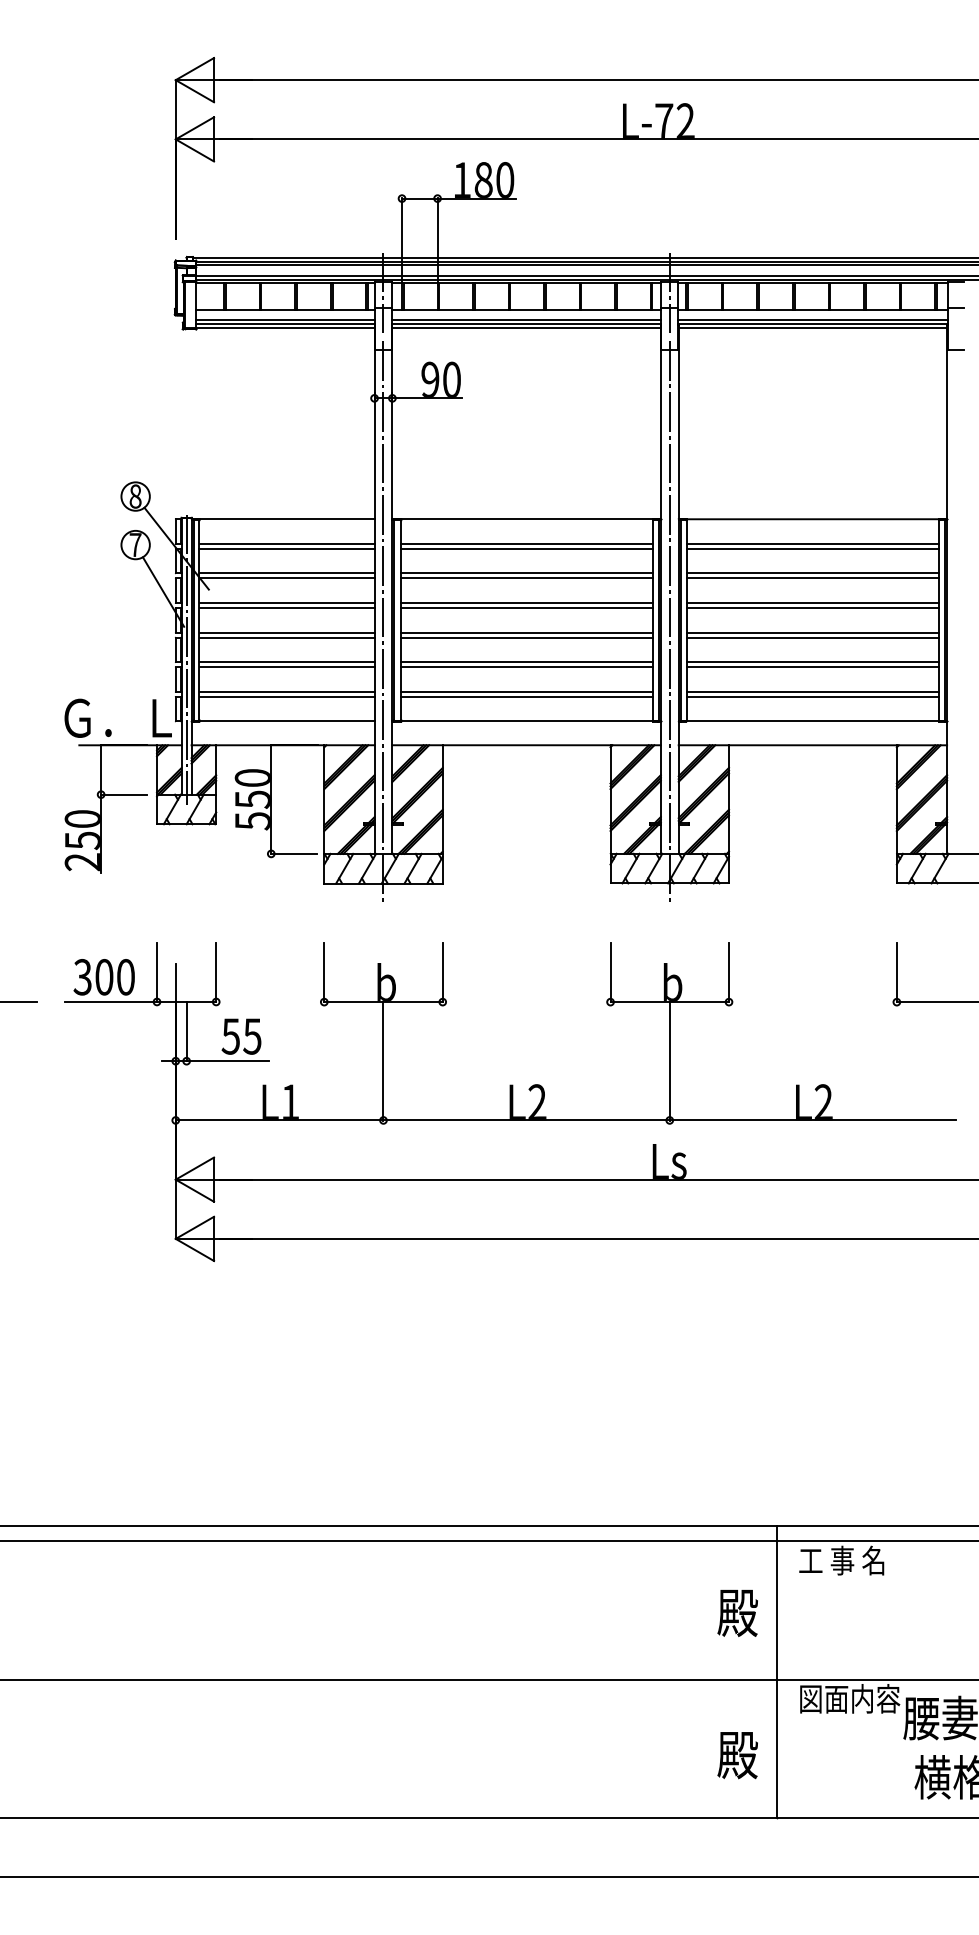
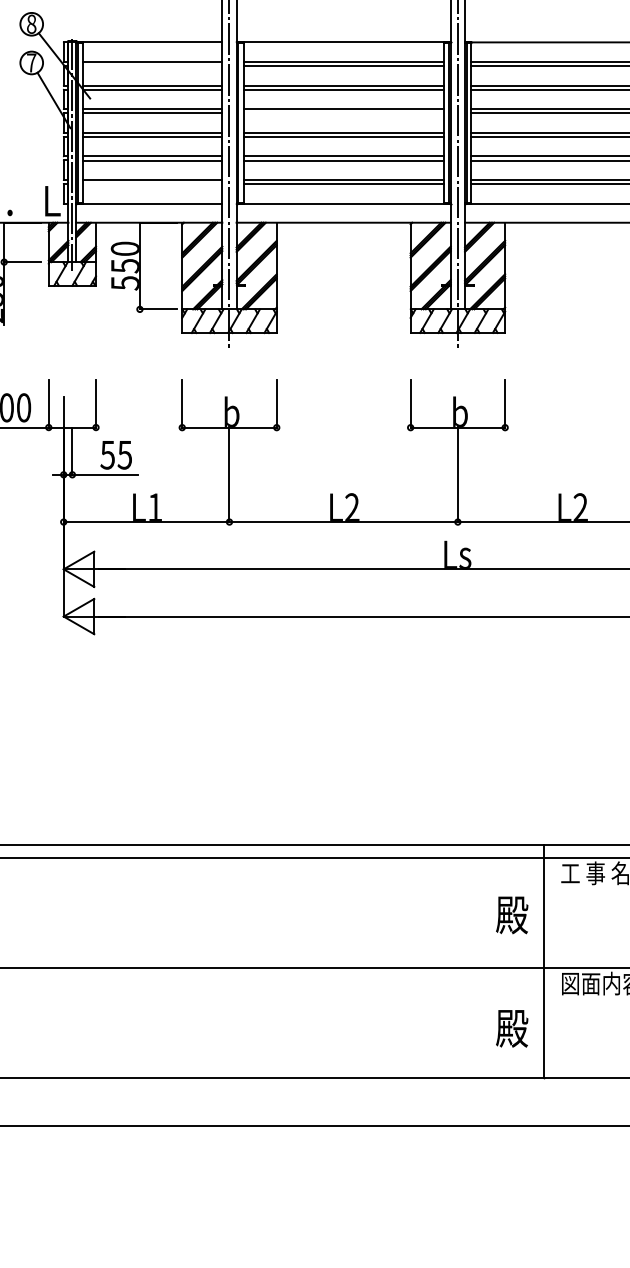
line: (286, 548) -> (152, 65), removed
line: (526, 608) -> (343, 113), removed
line: (286, 696) -> (152, 183), removed

